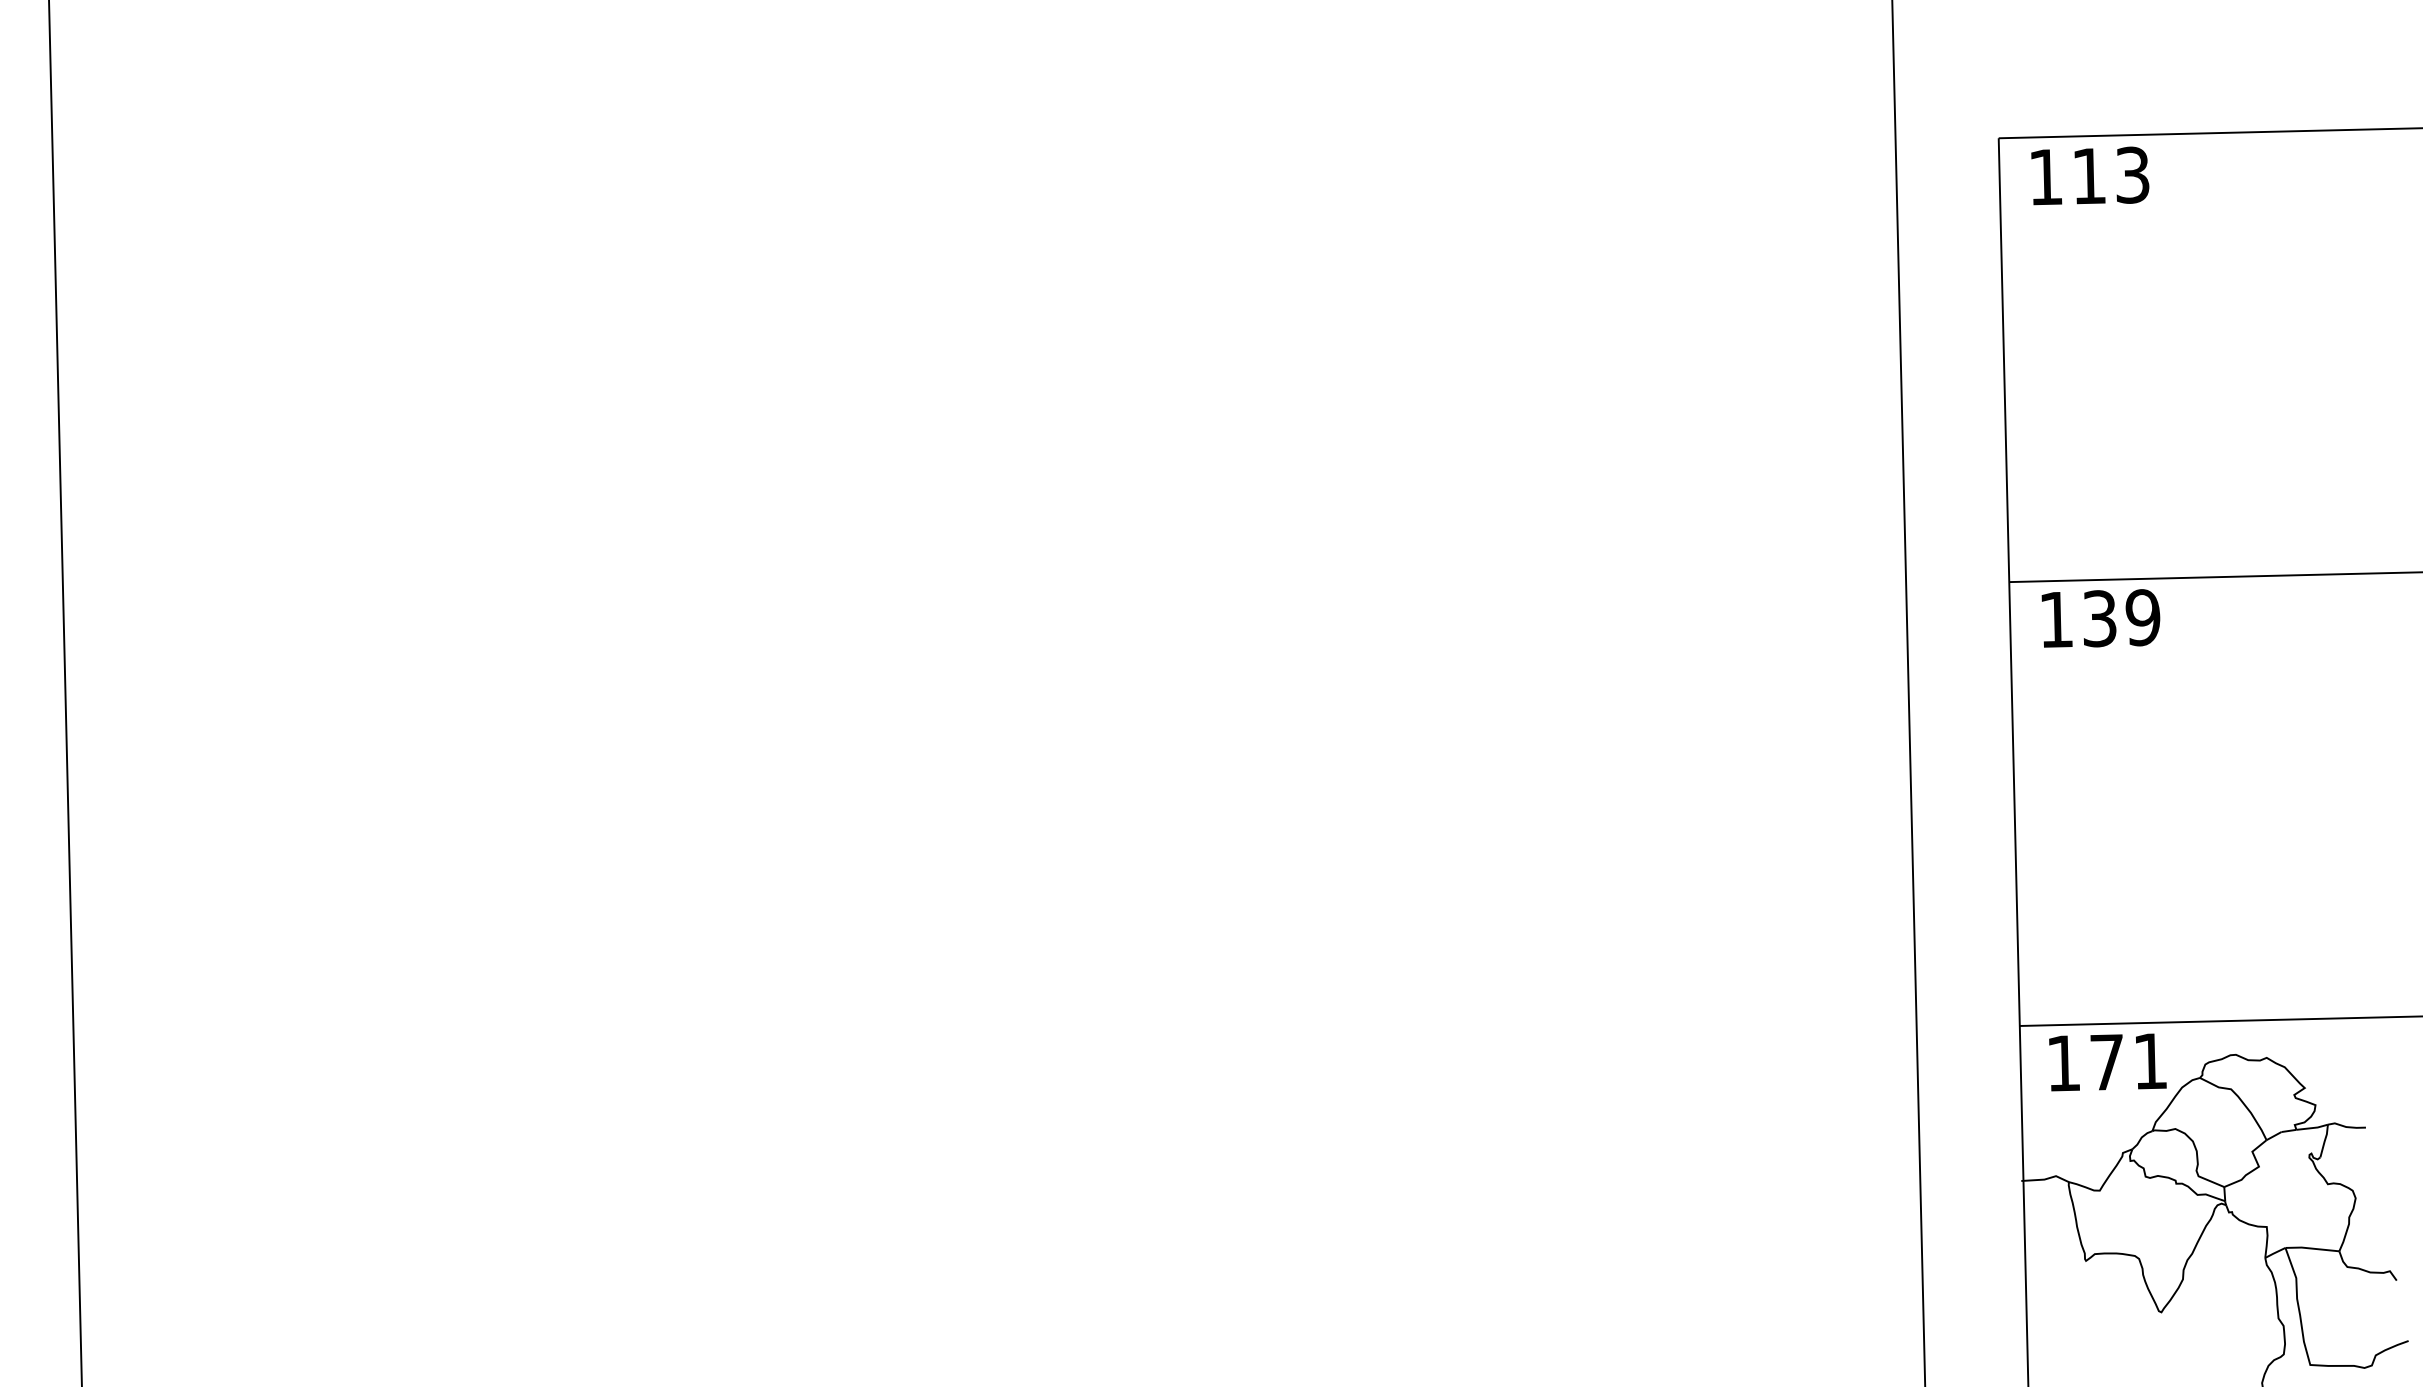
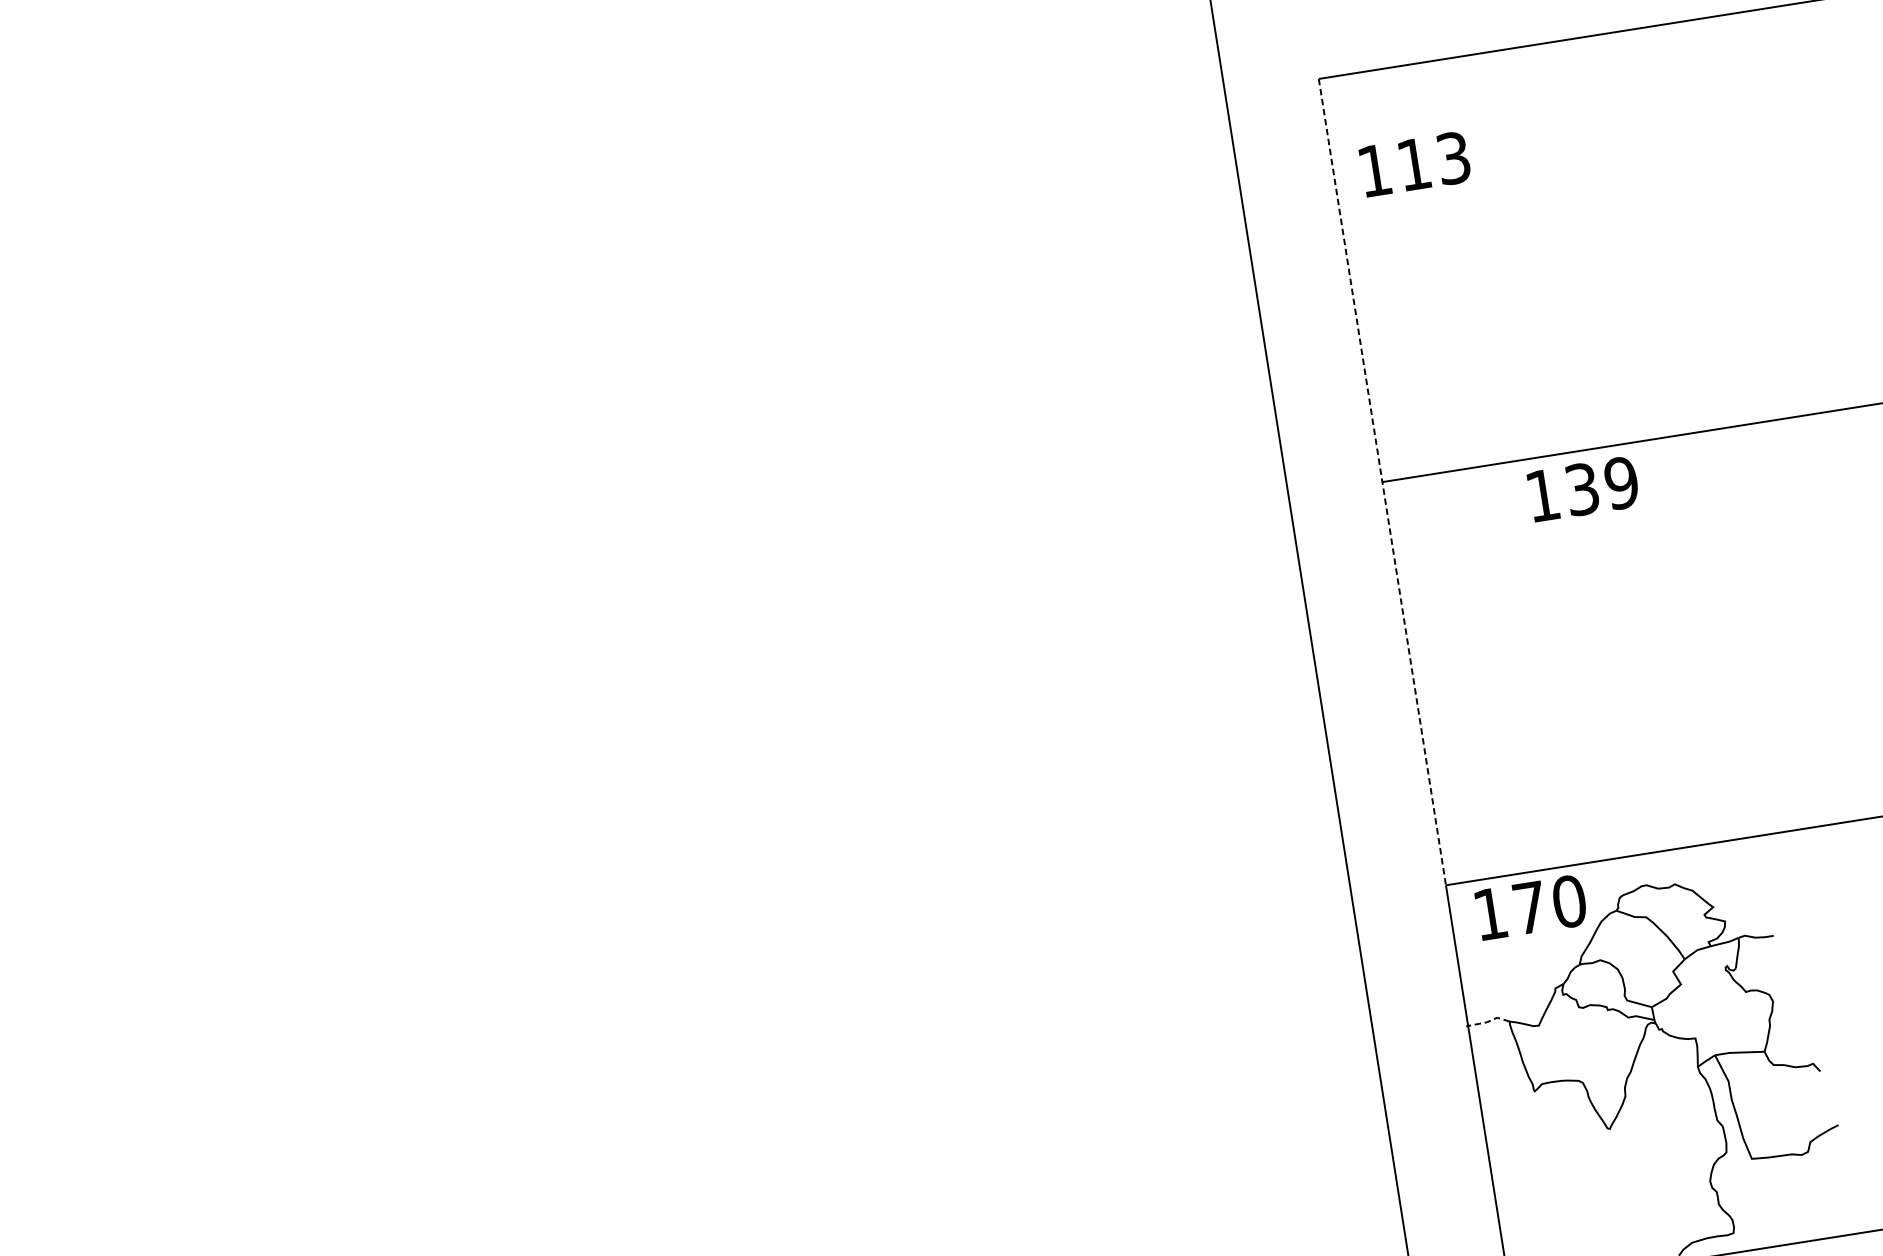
text: (2090, 175) -> (1415, 163), moved
line: (2009, 582) -> (1382, 482), solid -> dashed
text: (2100, 618) -> (1582, 489), moved
text: (2150, 1060) -> (1569, 900), 171 -> 170
line: (2046, 1179) -> (1488, 1021), solid -> dashed

